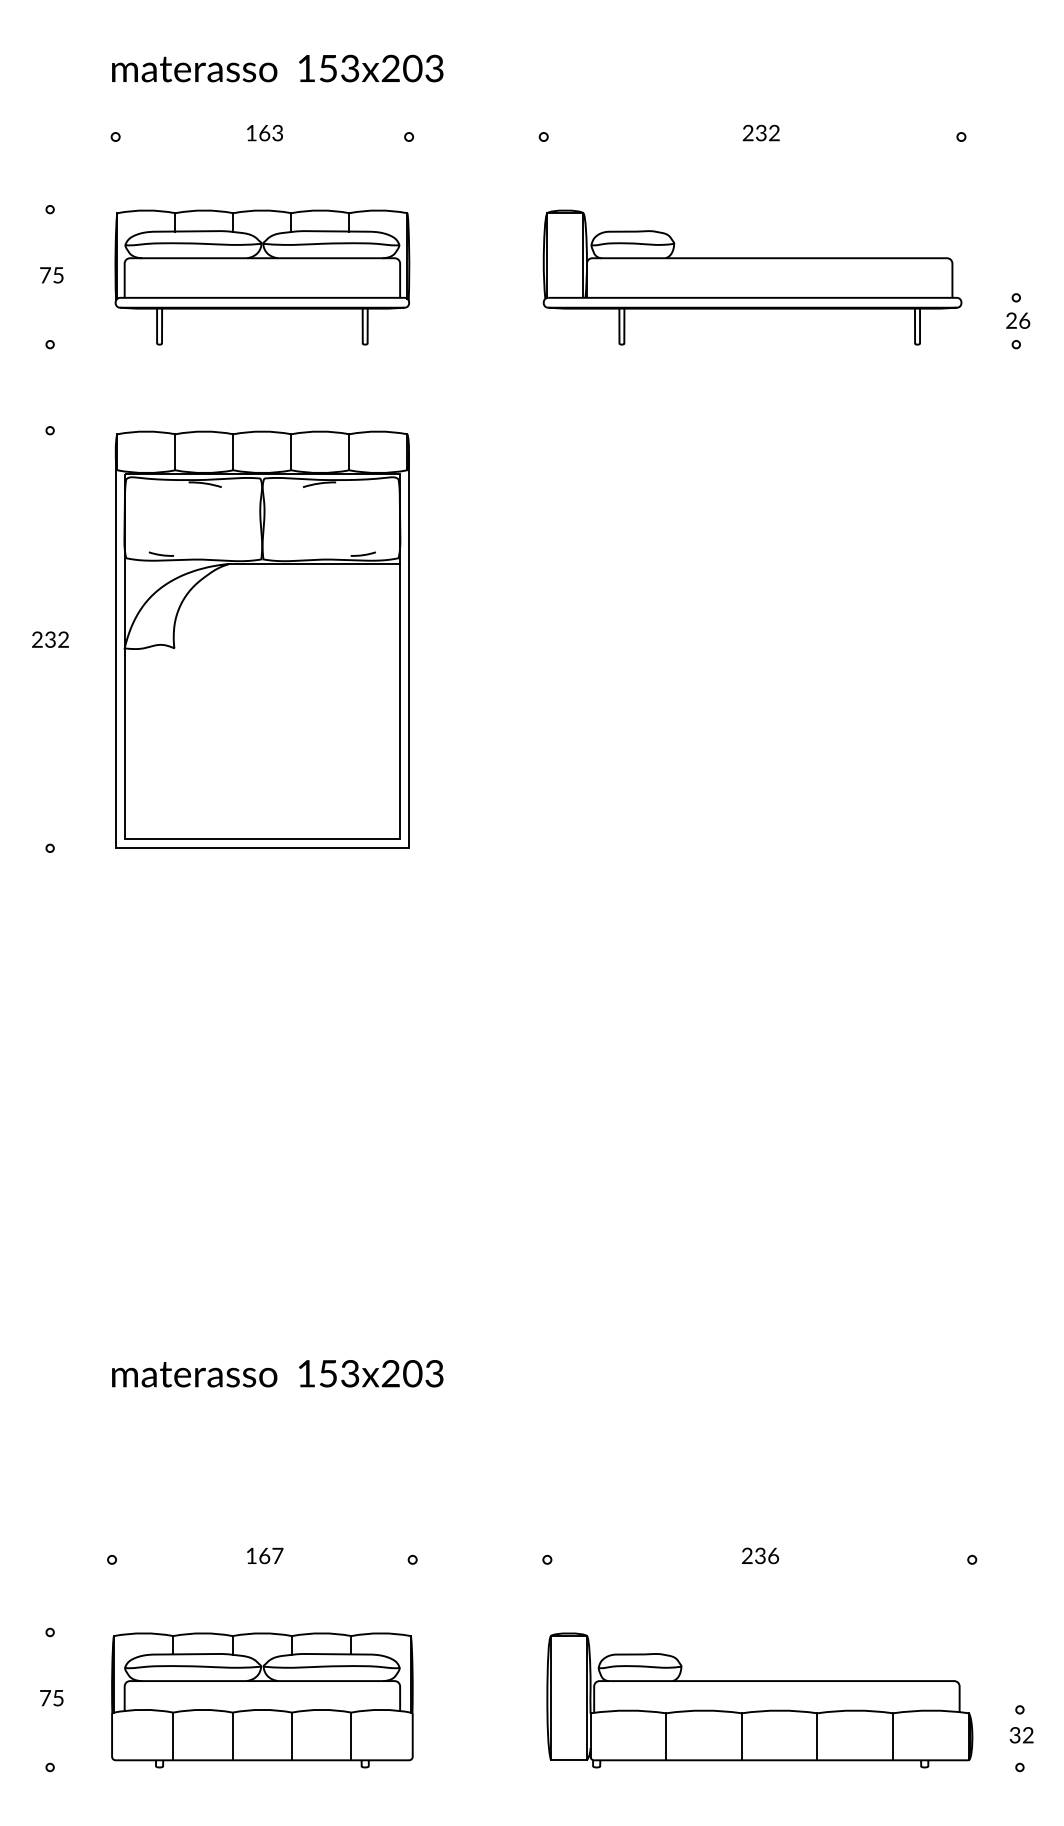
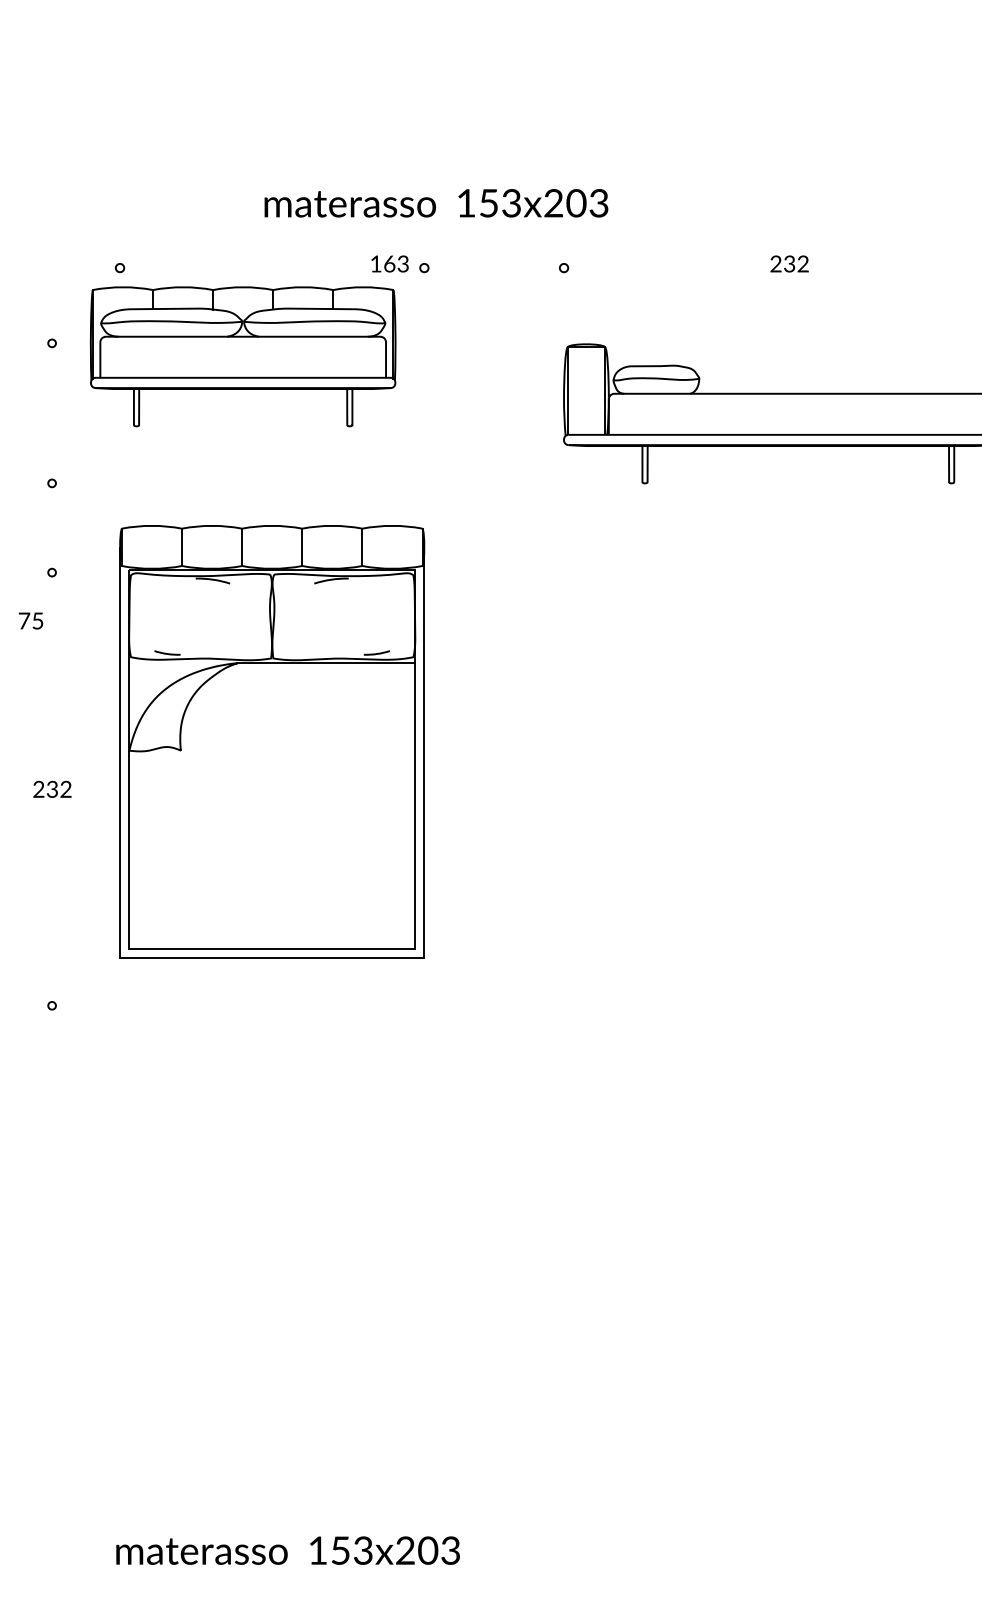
text: (277, 68) -> (436, 203), moved
text: (264, 132) -> (389, 263), moved
text: (51, 275) -> (30, 621), moved
part: (262, 277) -> (243, 356), moved
part: (261, 639) -> (271, 741), moved

